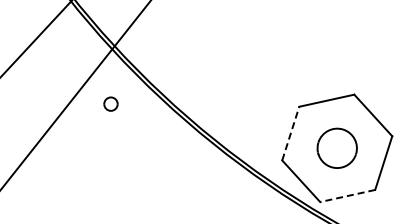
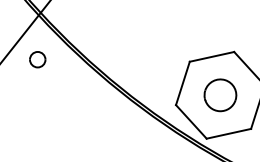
part: (110, 103) -> (37, 59), size x1.43
line: (290, 133) -> (182, 83), dashed -> solid
line: (347, 196) -> (228, 134), dashed -> solid

